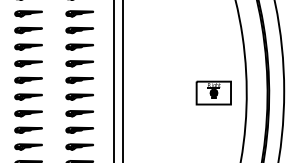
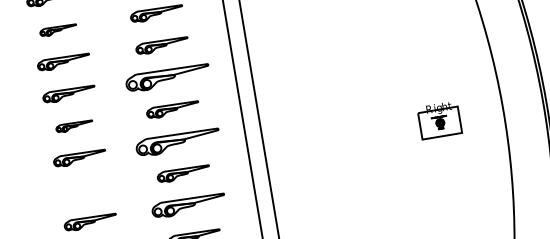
part: (28, 13) -> (58, 29), size x0.7
part: (79, 46) -> (166, 76), size x1.6
part: (28, 63) -> (74, 125), size x0.7
part: (79, 79) -> (177, 140), size x1.6
part: (213, 92) -> (439, 122), size x0.6
part: (28, 96) -> (84, 189), removed
part: (79, 113) -> (188, 205), size x1.4

